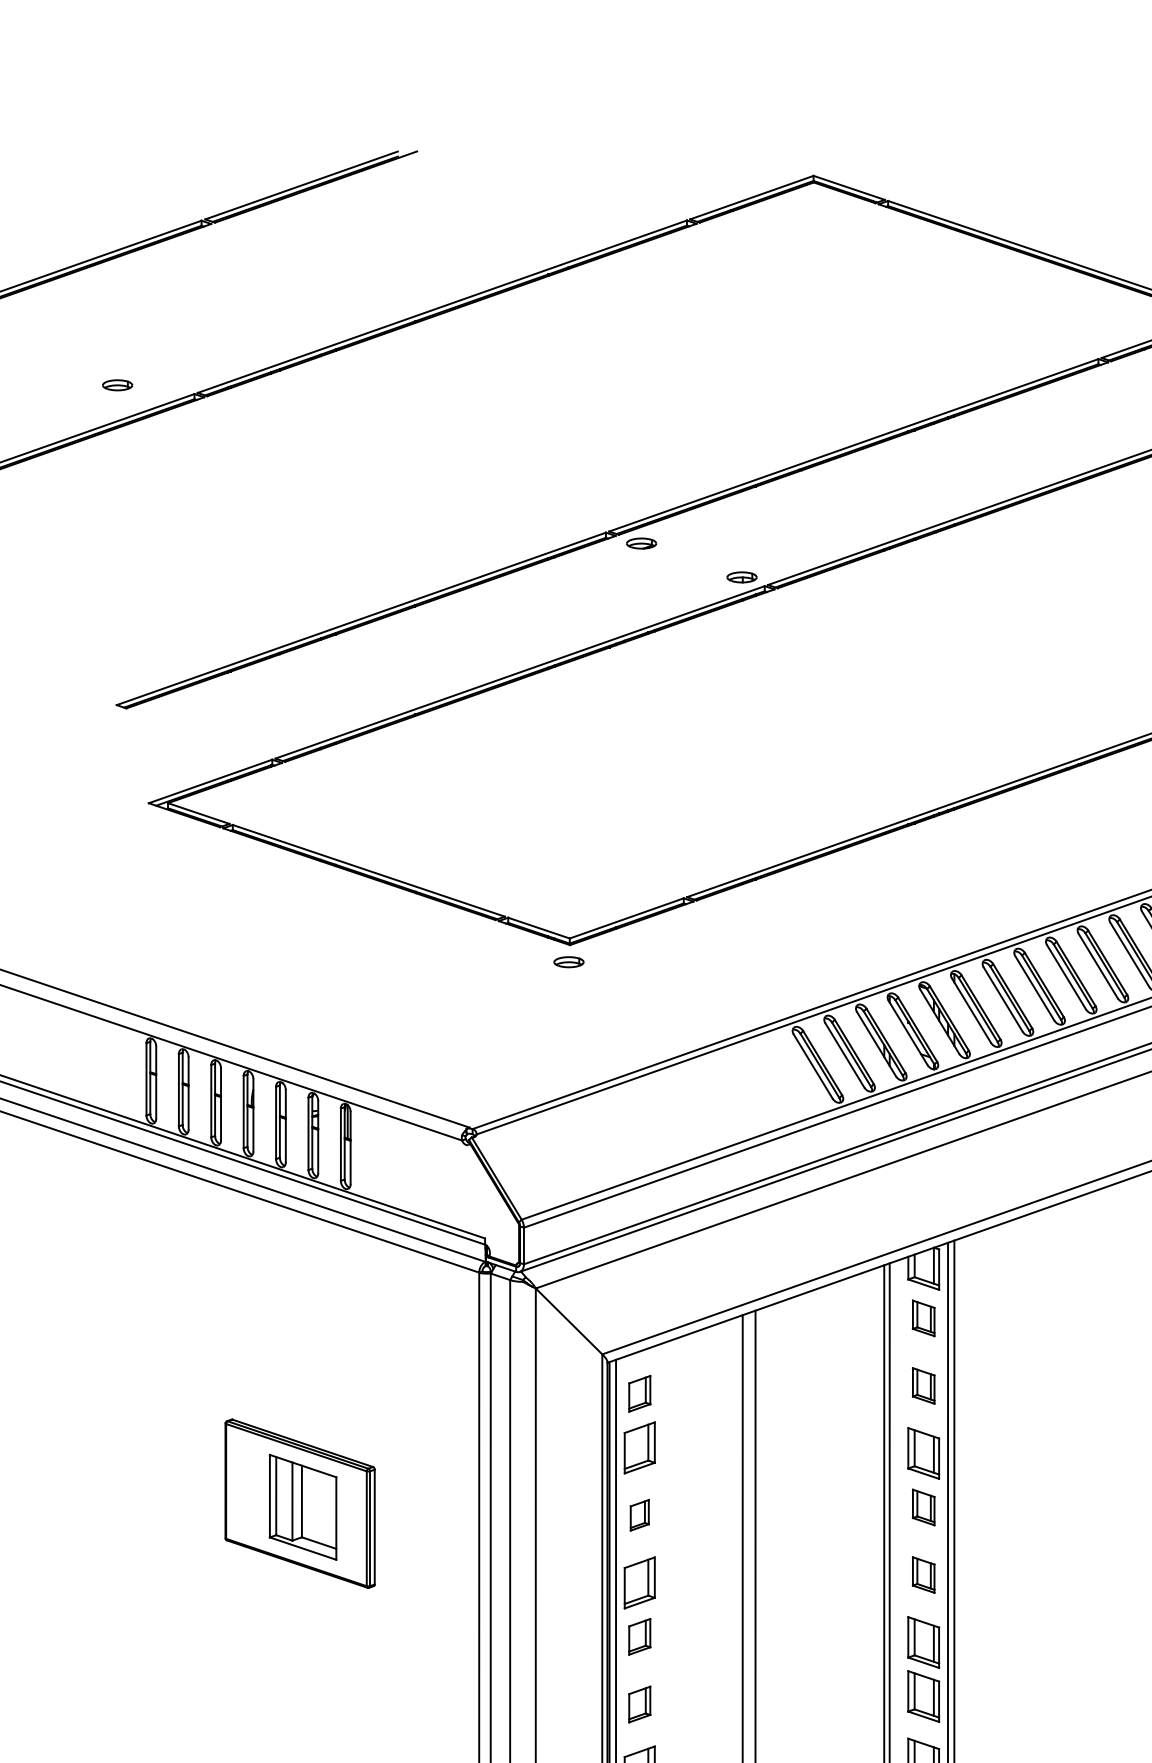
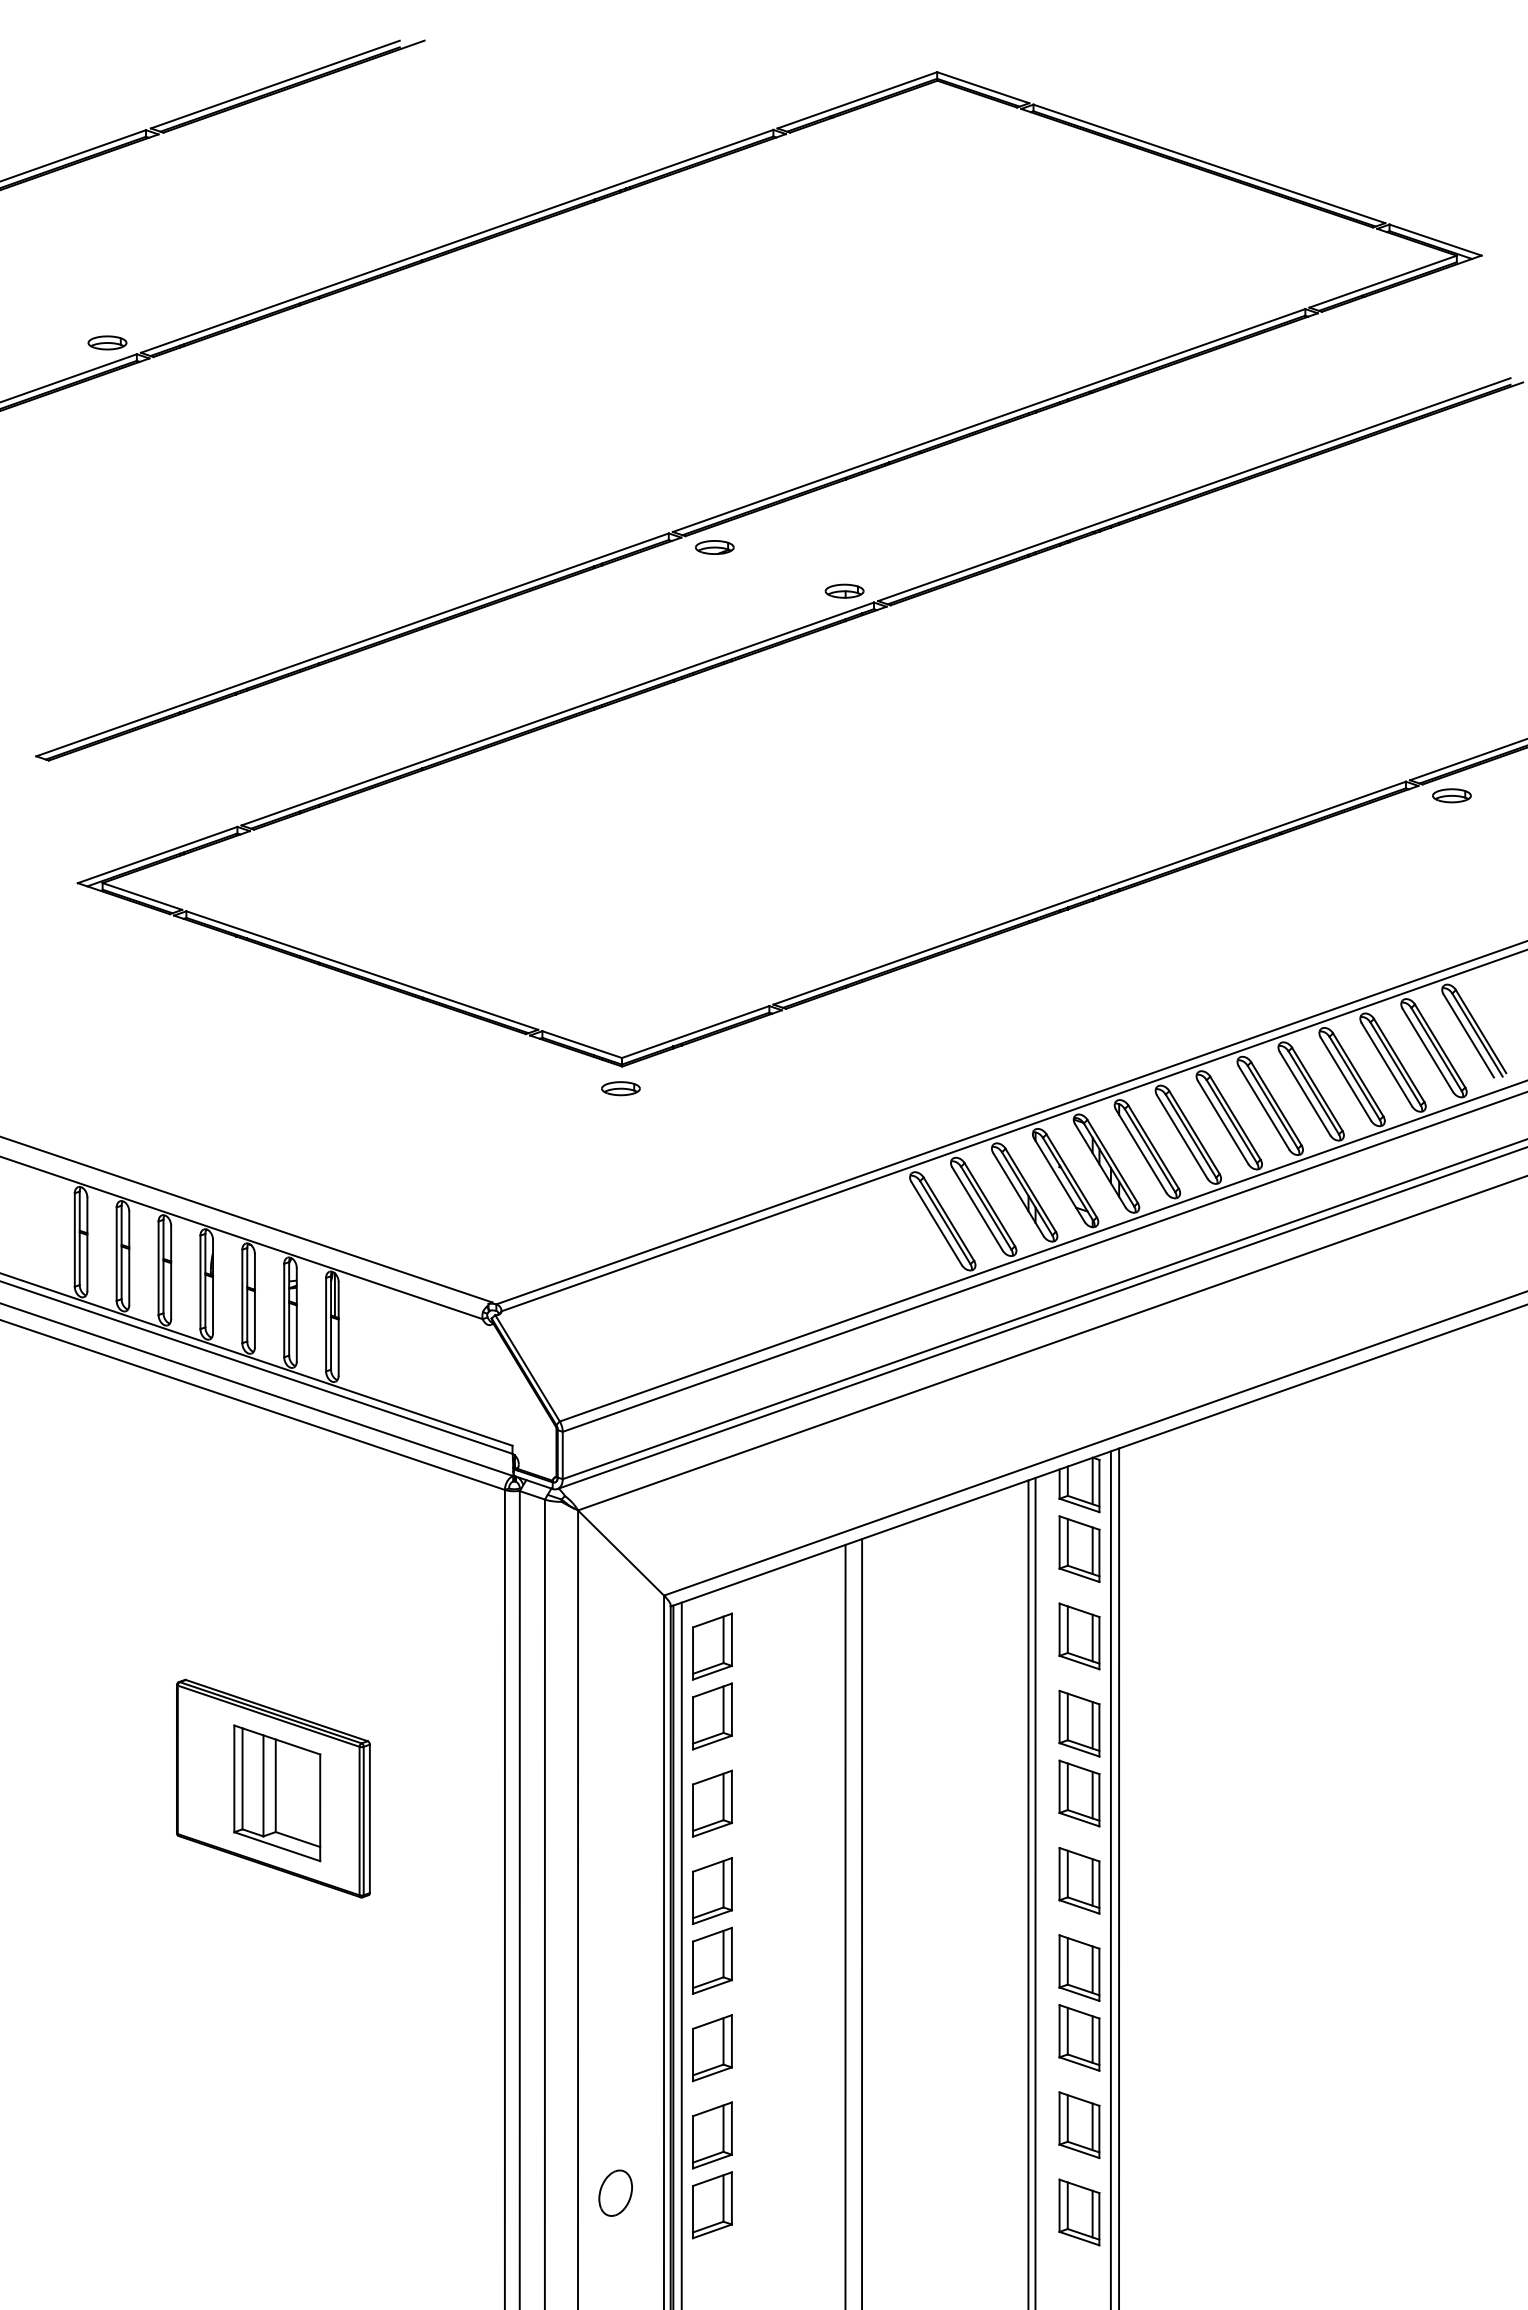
part: (117, 384) -> (107, 342), moved
part: (923, 1317) -> (1079, 1548), size x1.43
part: (923, 1386) -> (1079, 1636), size x1.43
part: (639, 1393) -> (712, 1646), size x1.43
part: (923, 1507) -> (1079, 1793), size x1.43
part: (639, 1515) -> (712, 1803), size x1.67
part: (923, 1574) -> (1079, 1880), size x1.43
part: (639, 1636) -> (712, 1960), size x1.43
part: (639, 1704) -> (712, 2048), size x1.43

